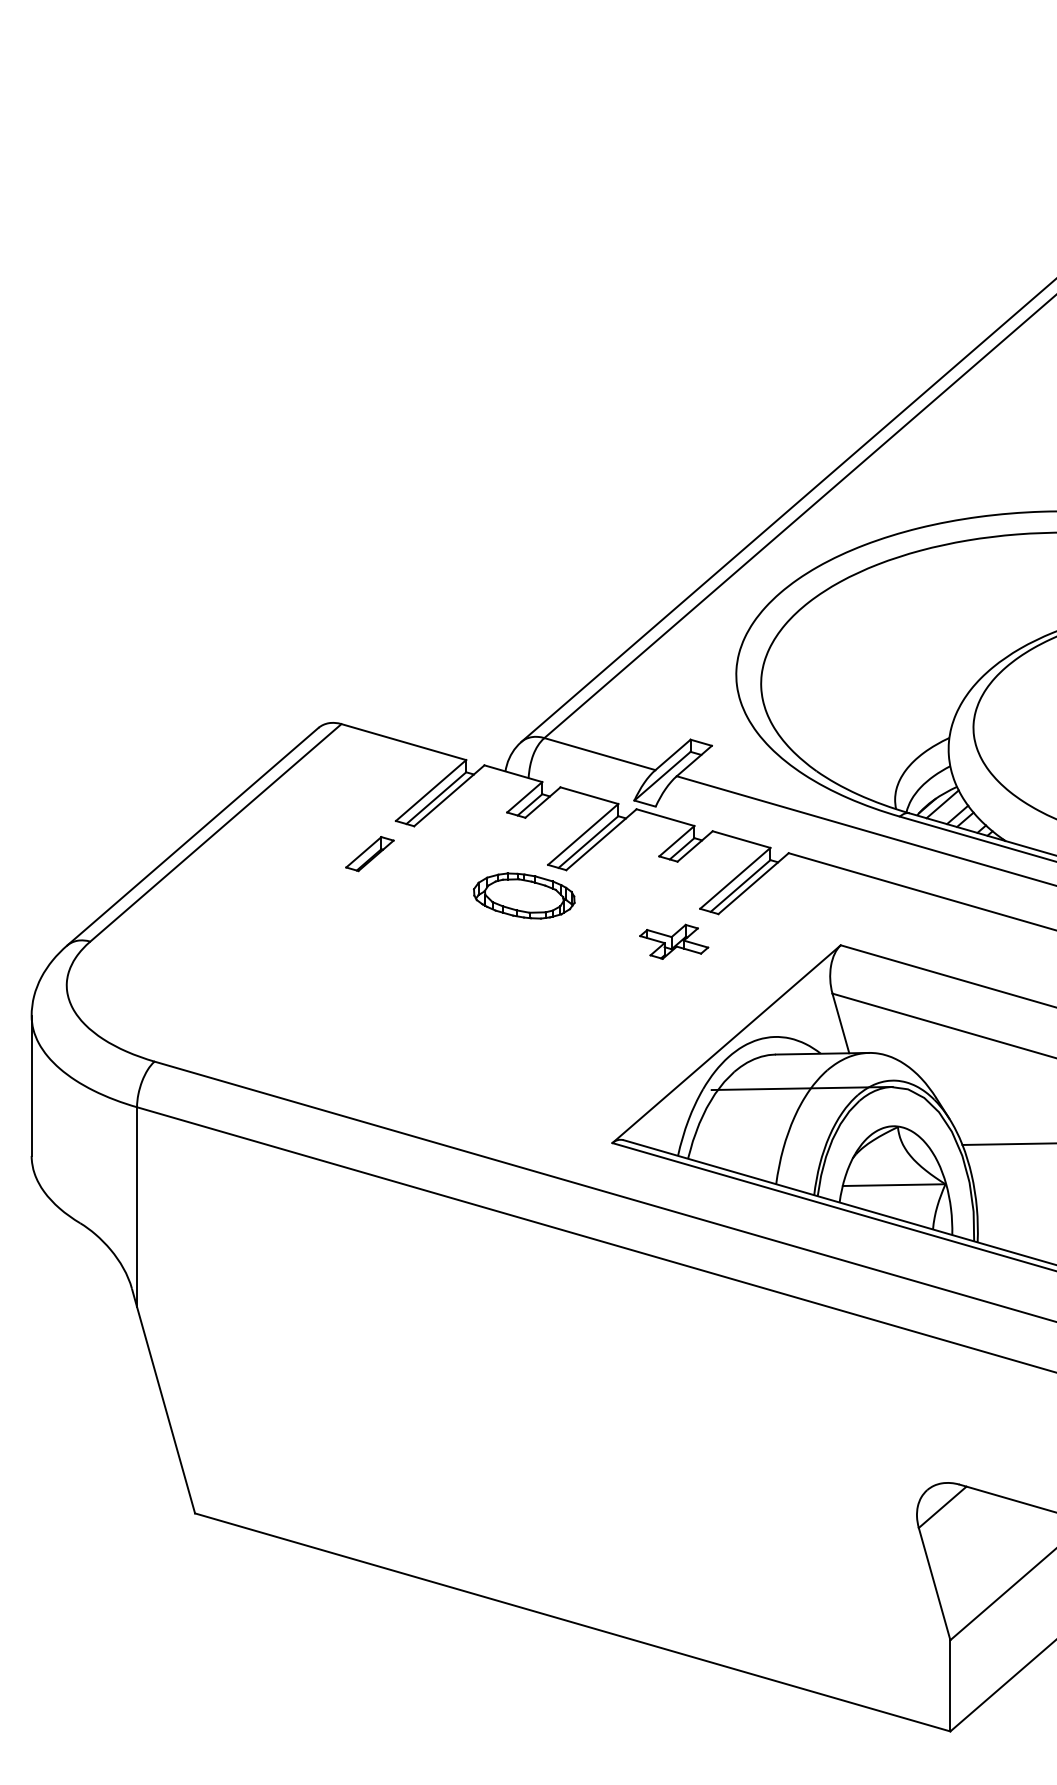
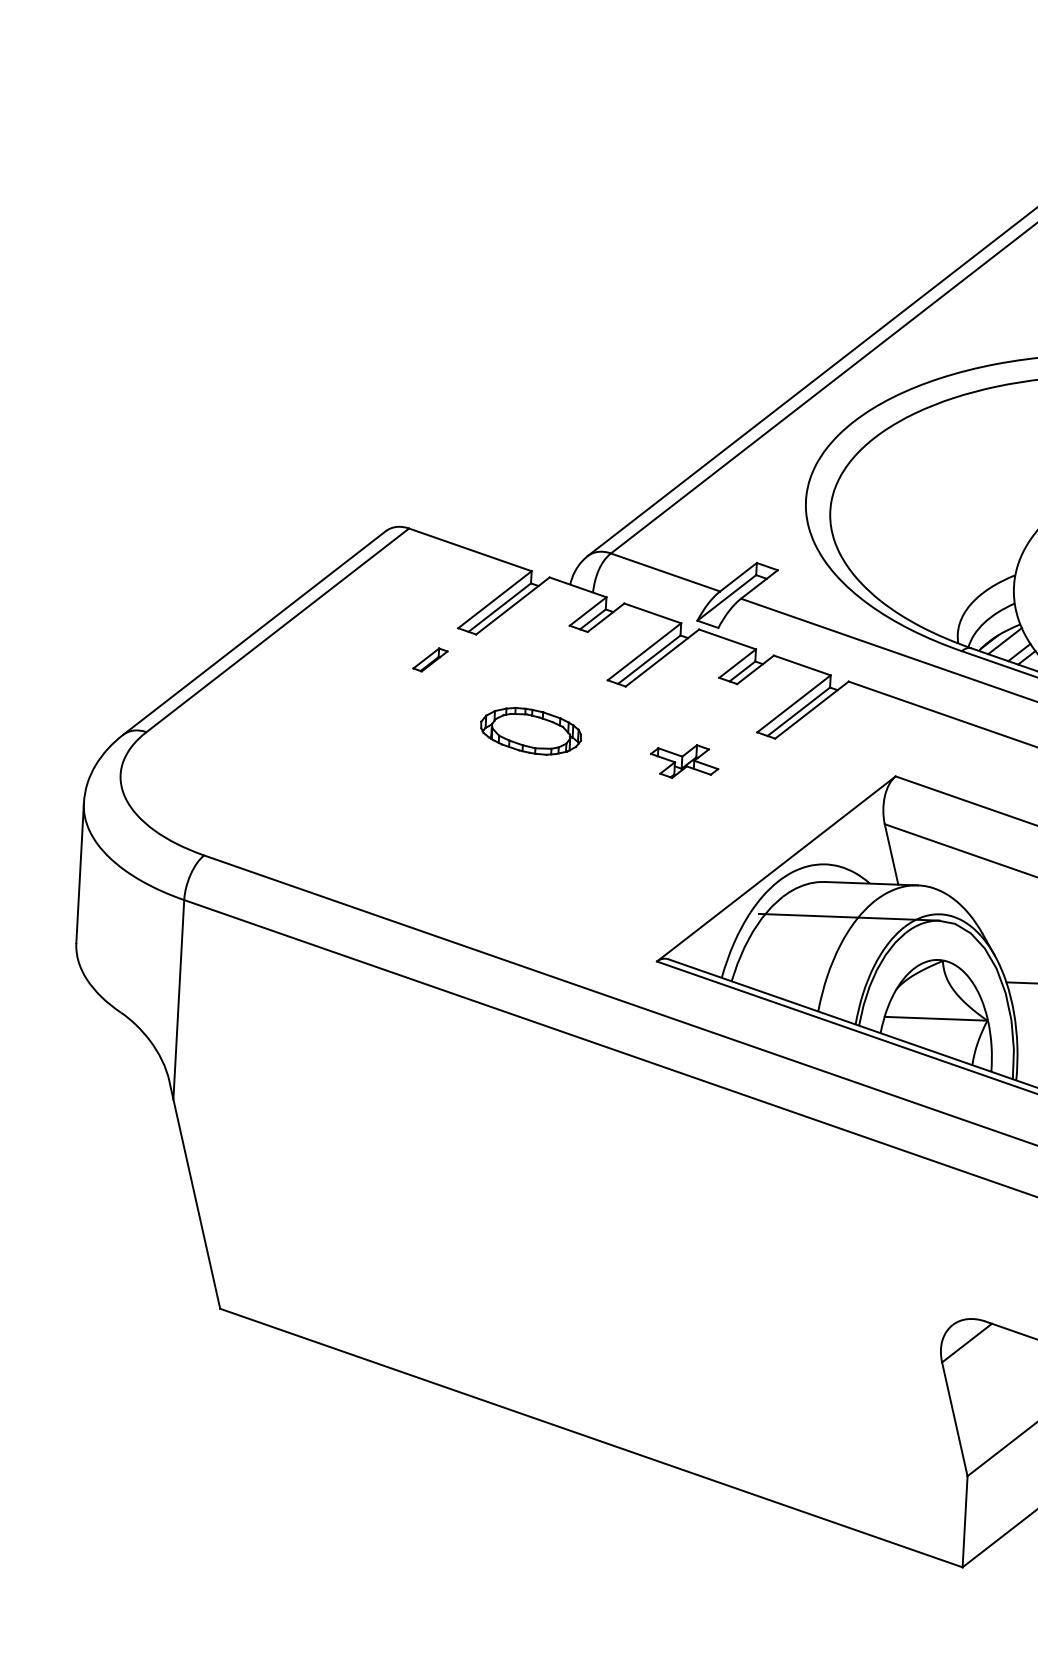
part: (369, 854) -> (430, 660), size x0.7
part: (524, 895) -> (531, 730), moved
part: (674, 941) -> (684, 761), moved

